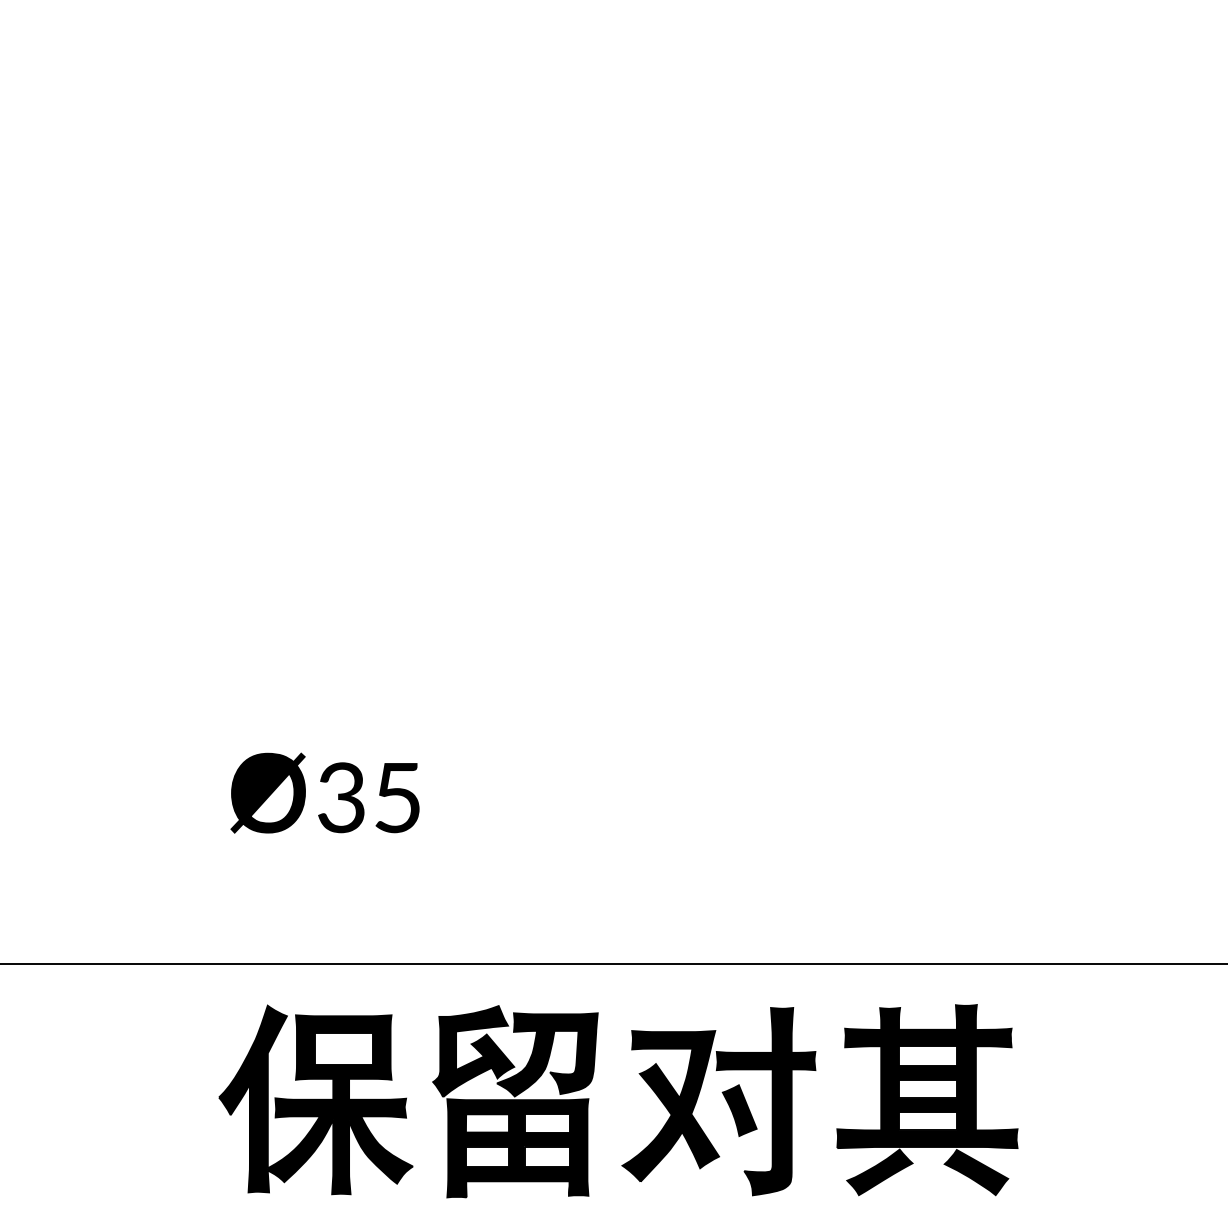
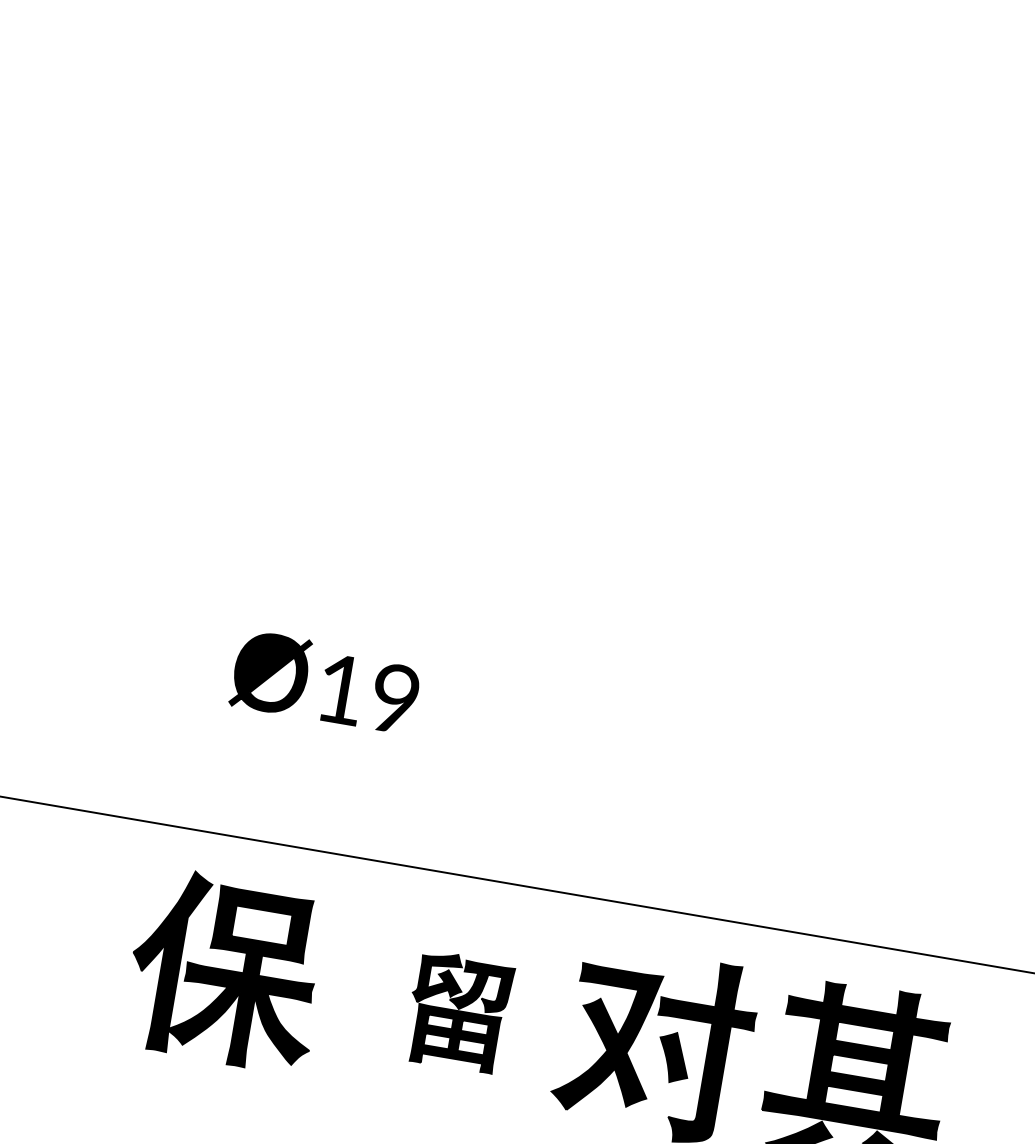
text: (368, 797) -> (366, 693), 35 -> 19
part: (315, 1099) -> (226, 970), moved
part: (515, 1101) -> (458, 1011), size x0.6

